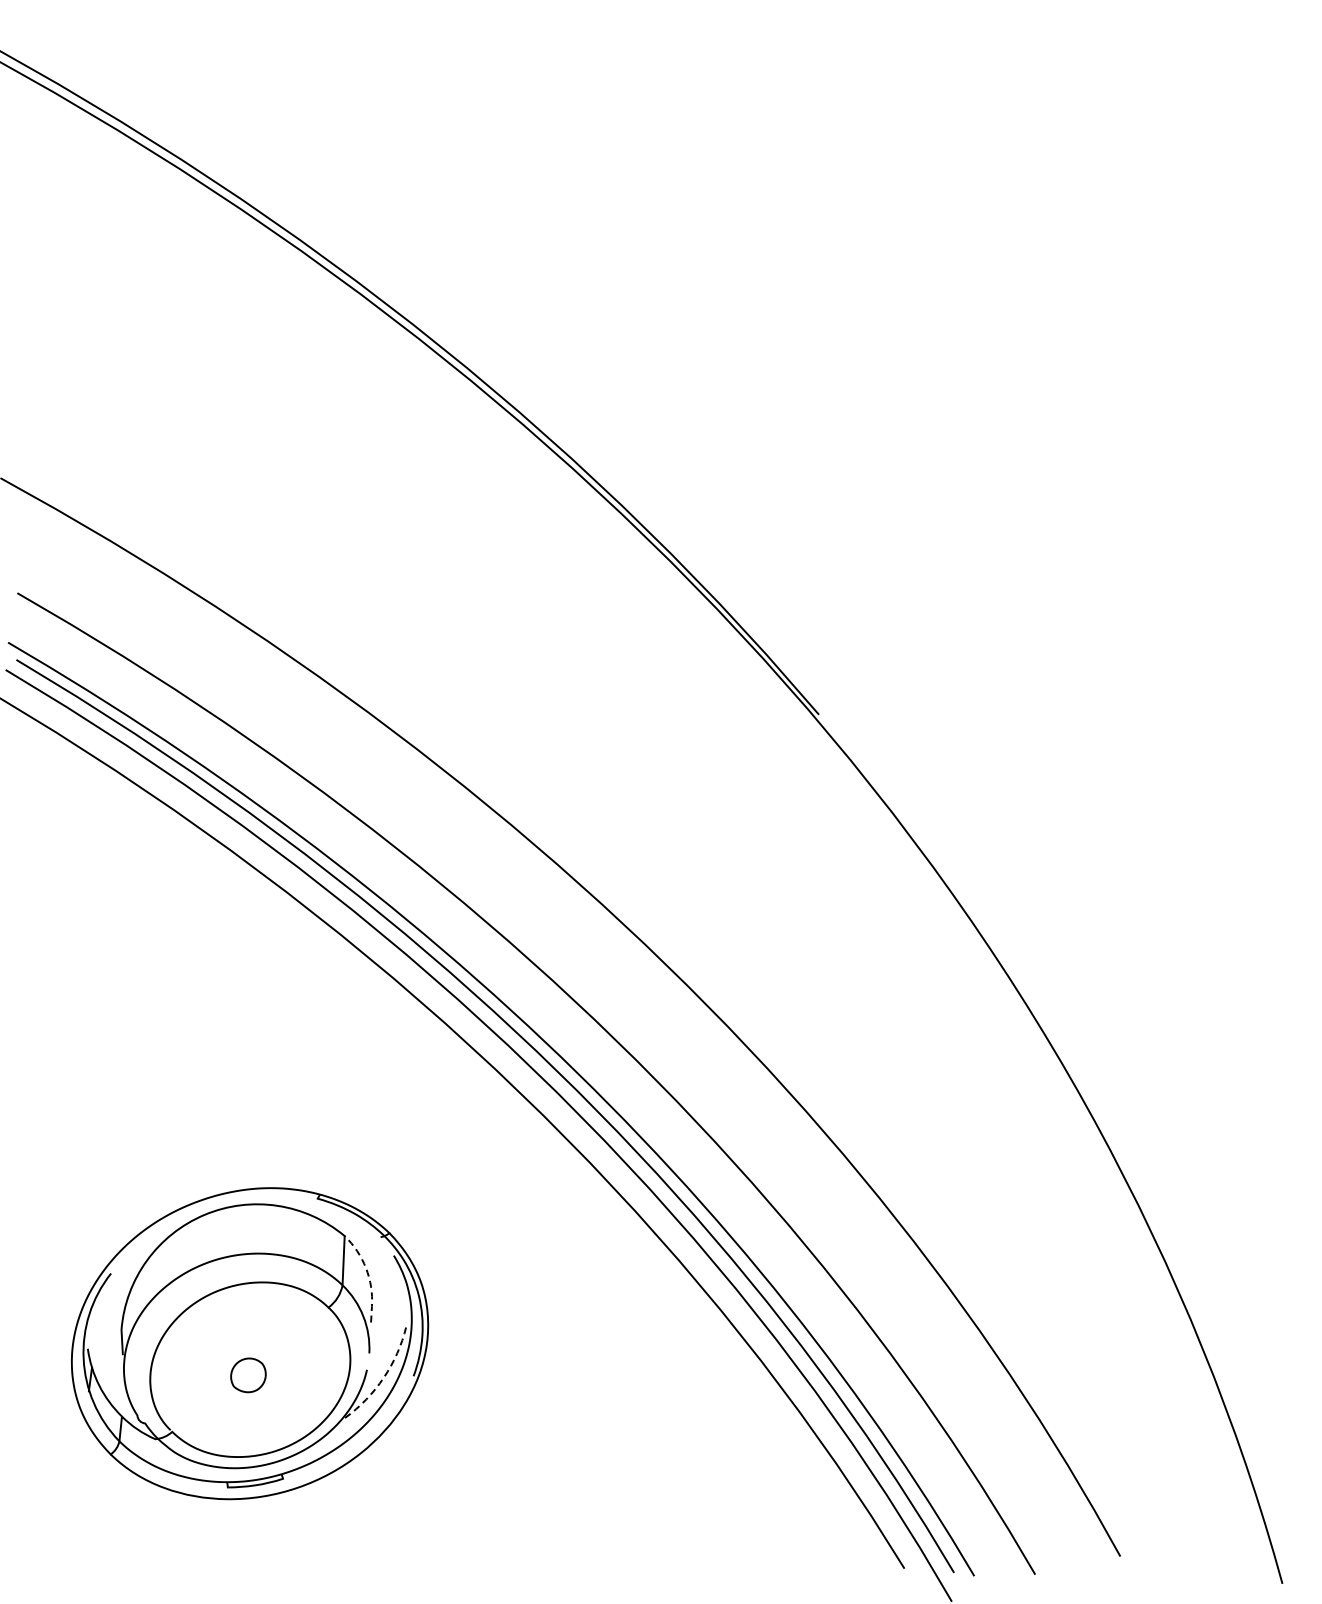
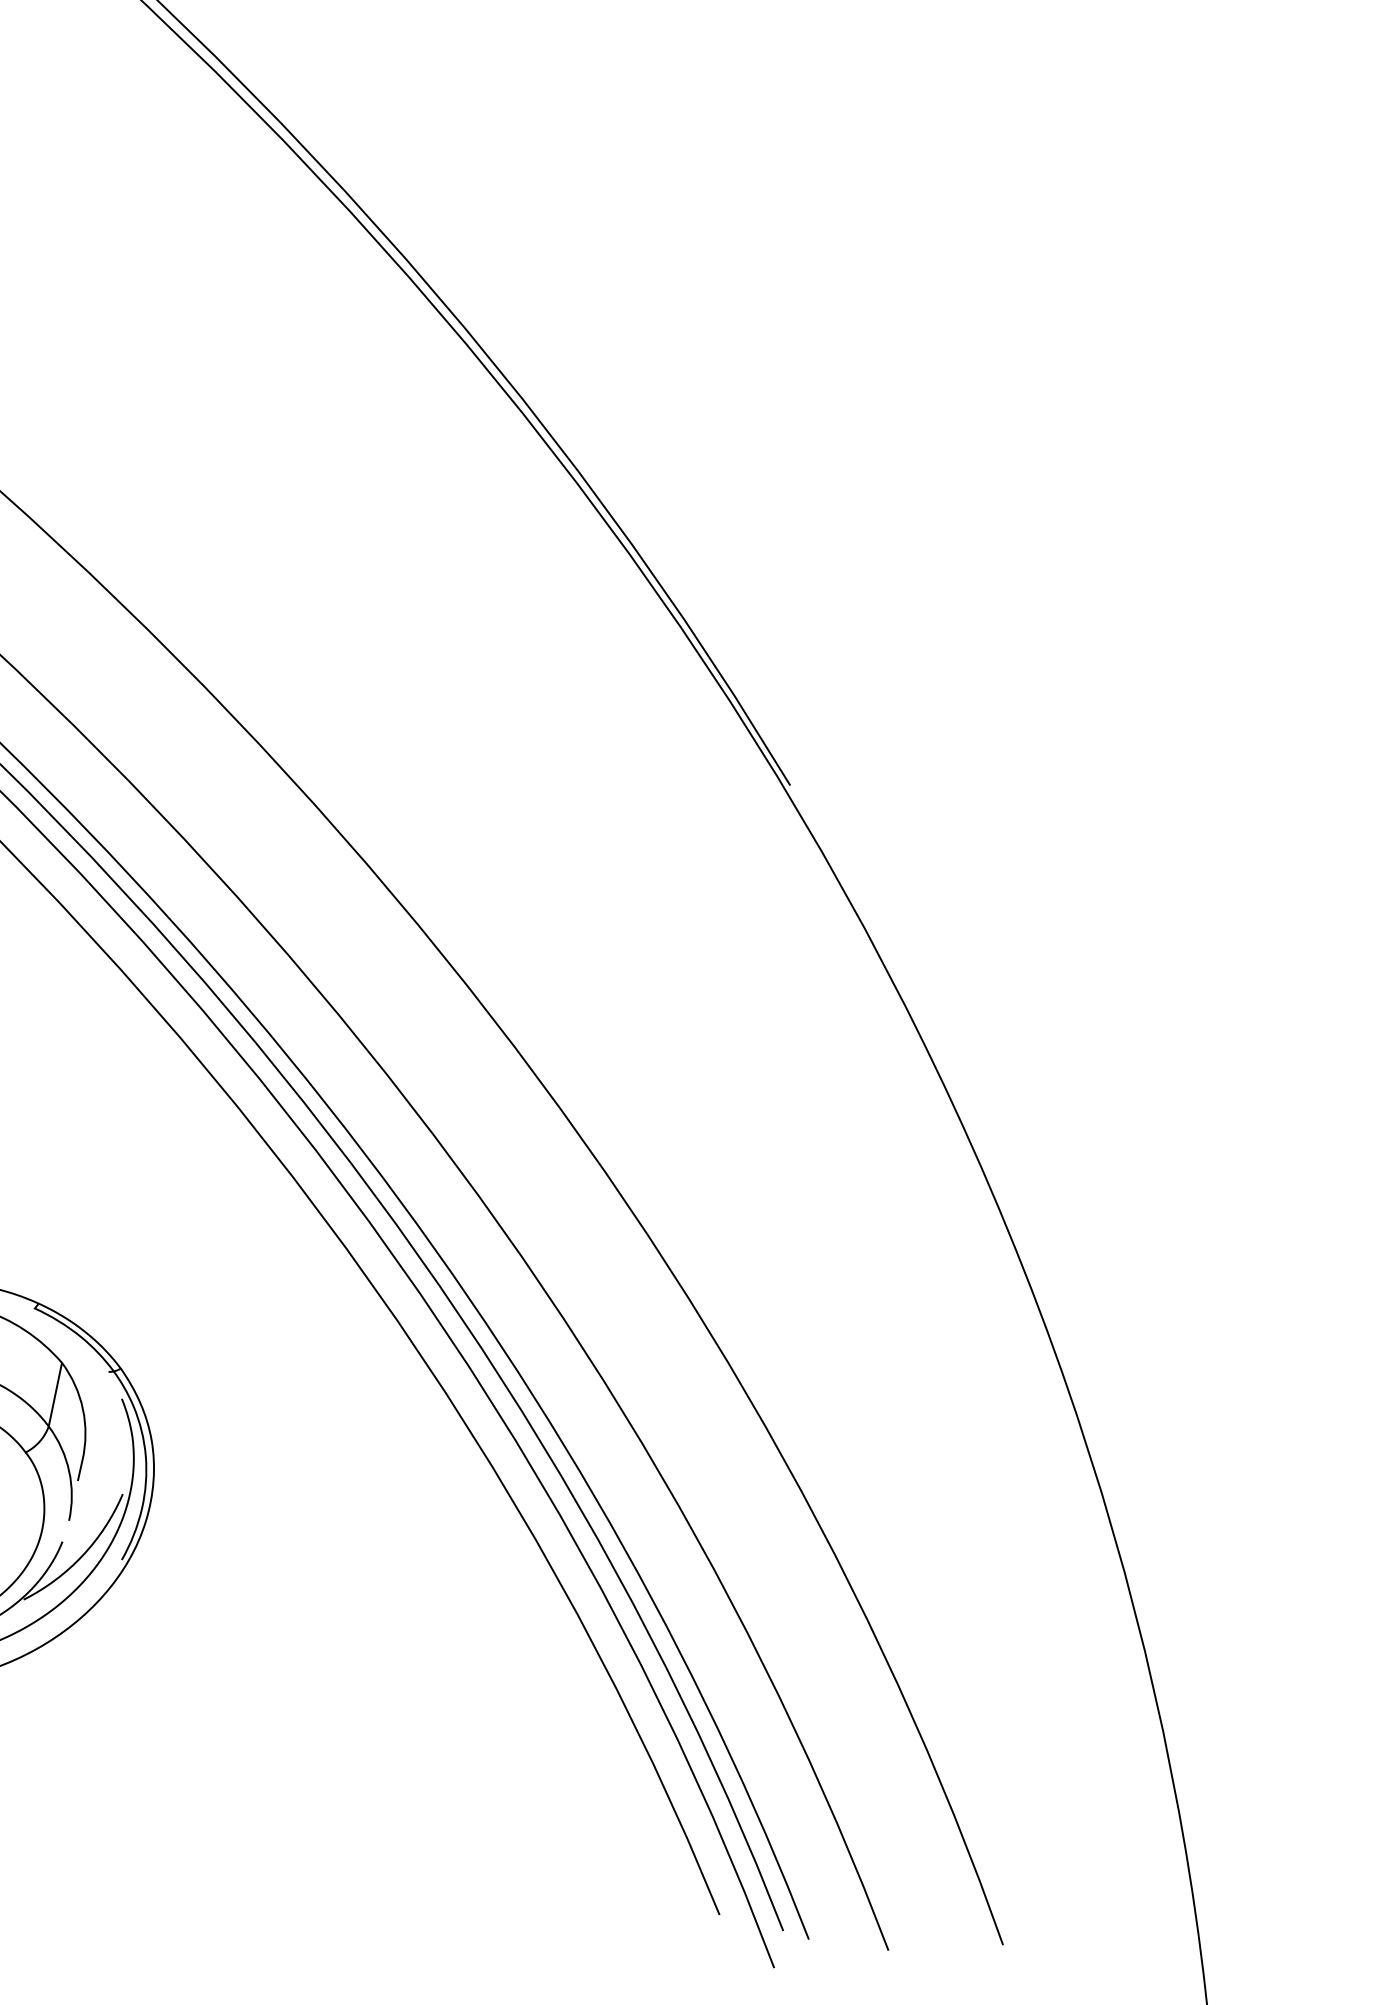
line: (368, 1275) -> (84, 1419), dashed -> solid
arc: (383, 1377) -> (82, 1555), dashed -> solid

